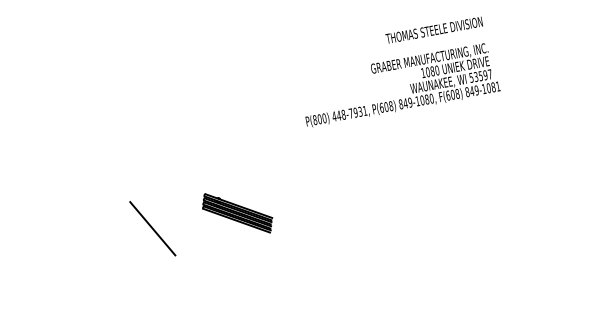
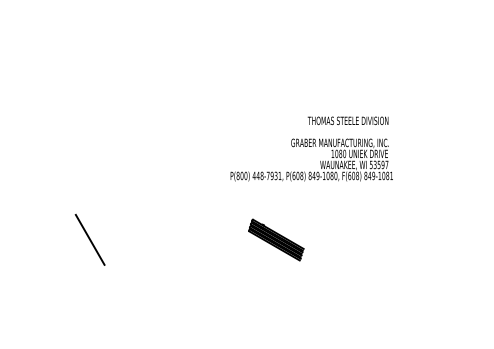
part: (237, 212) -> (276, 239), moved

